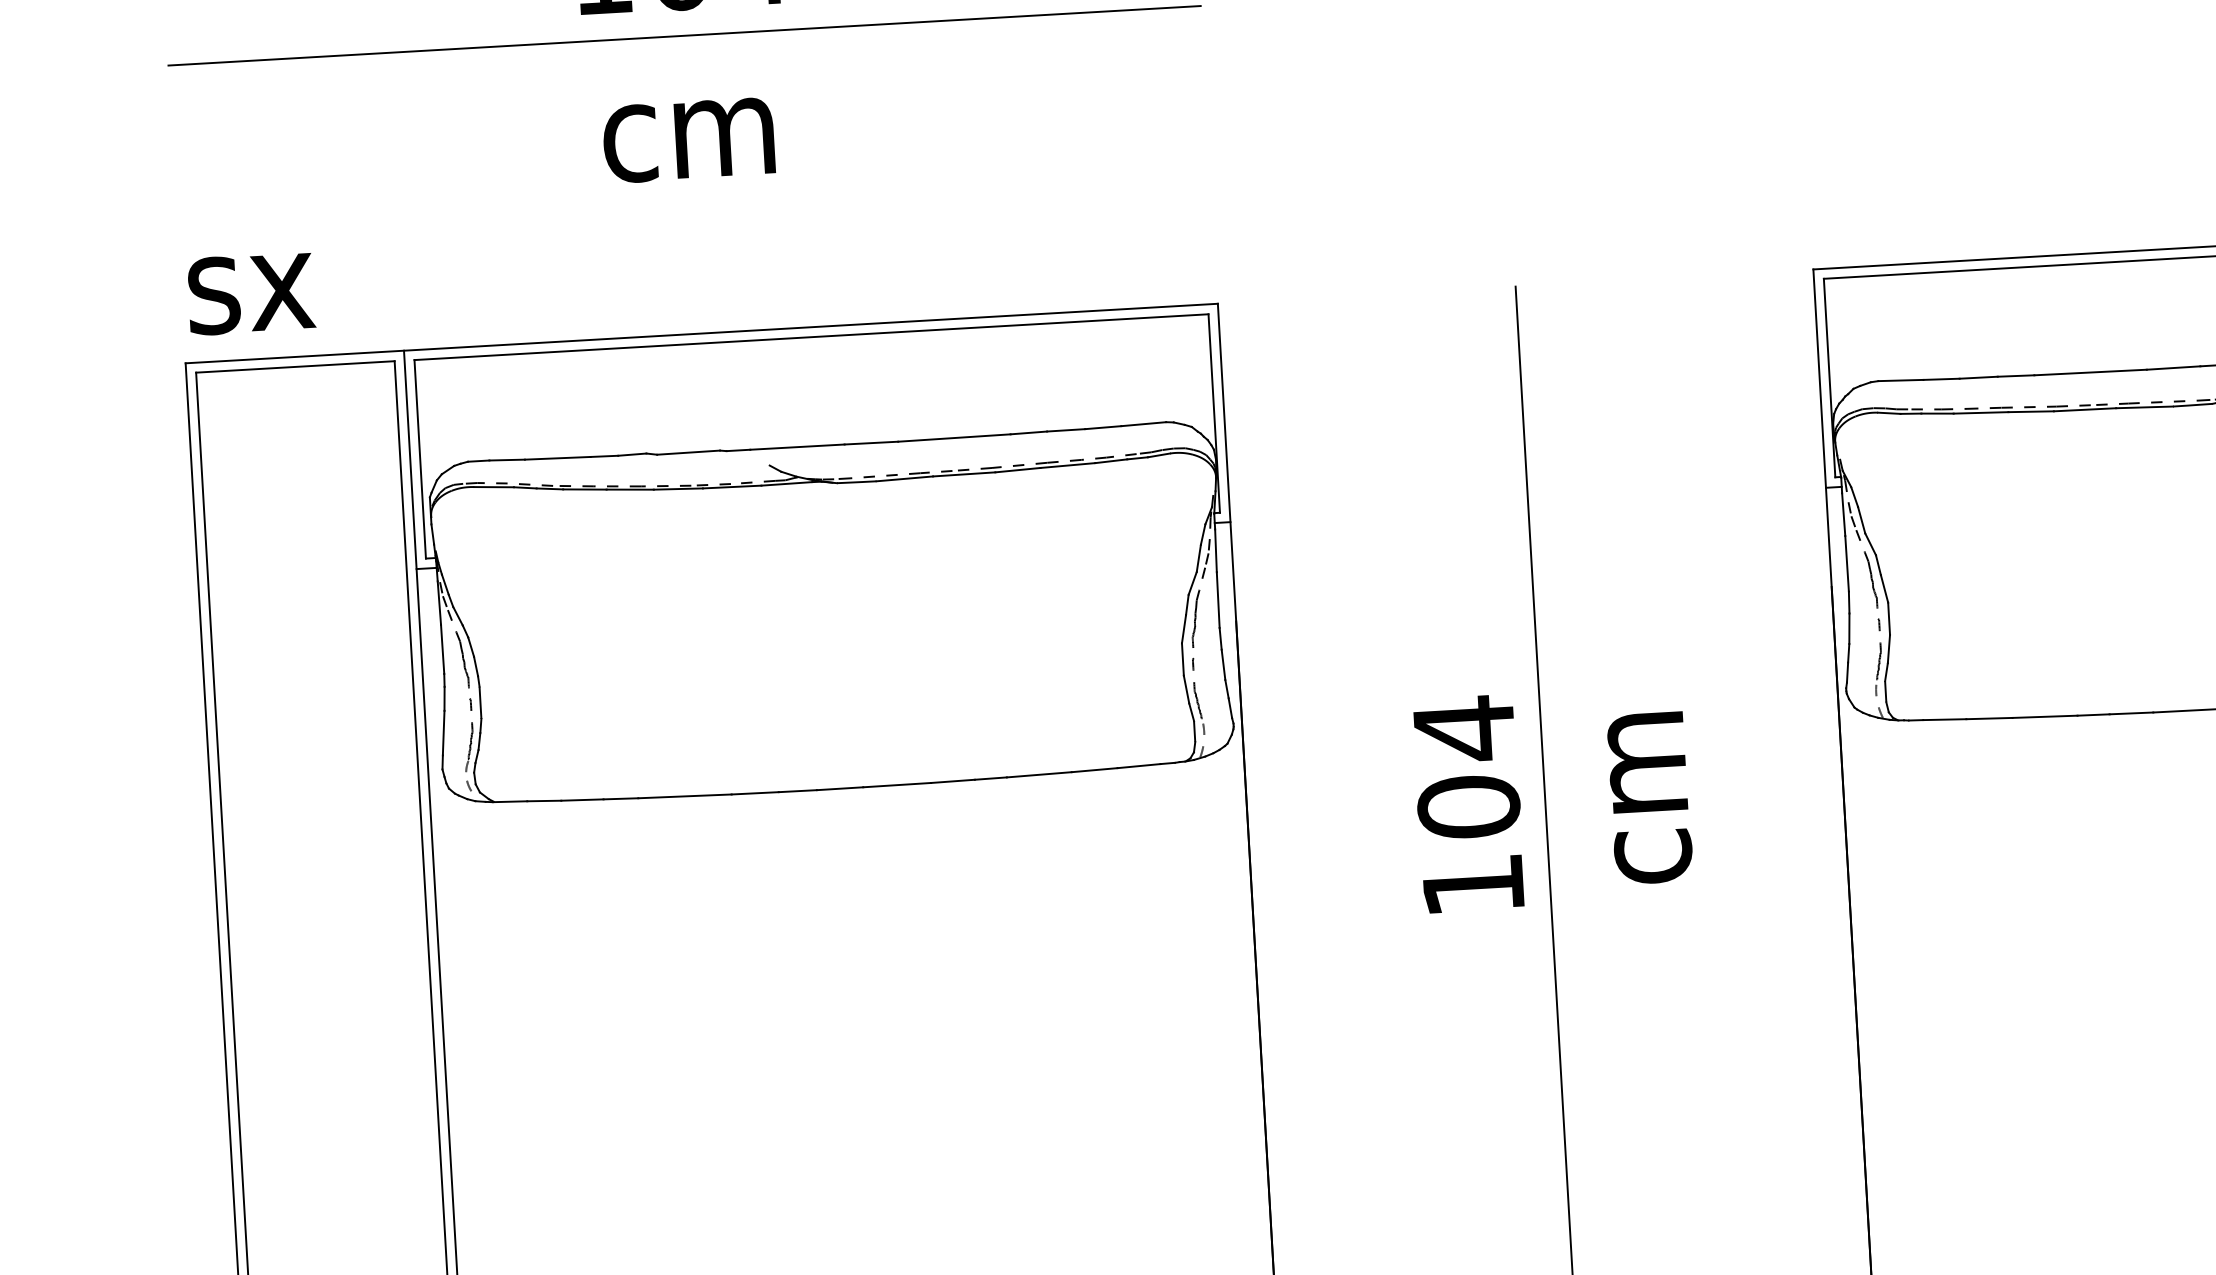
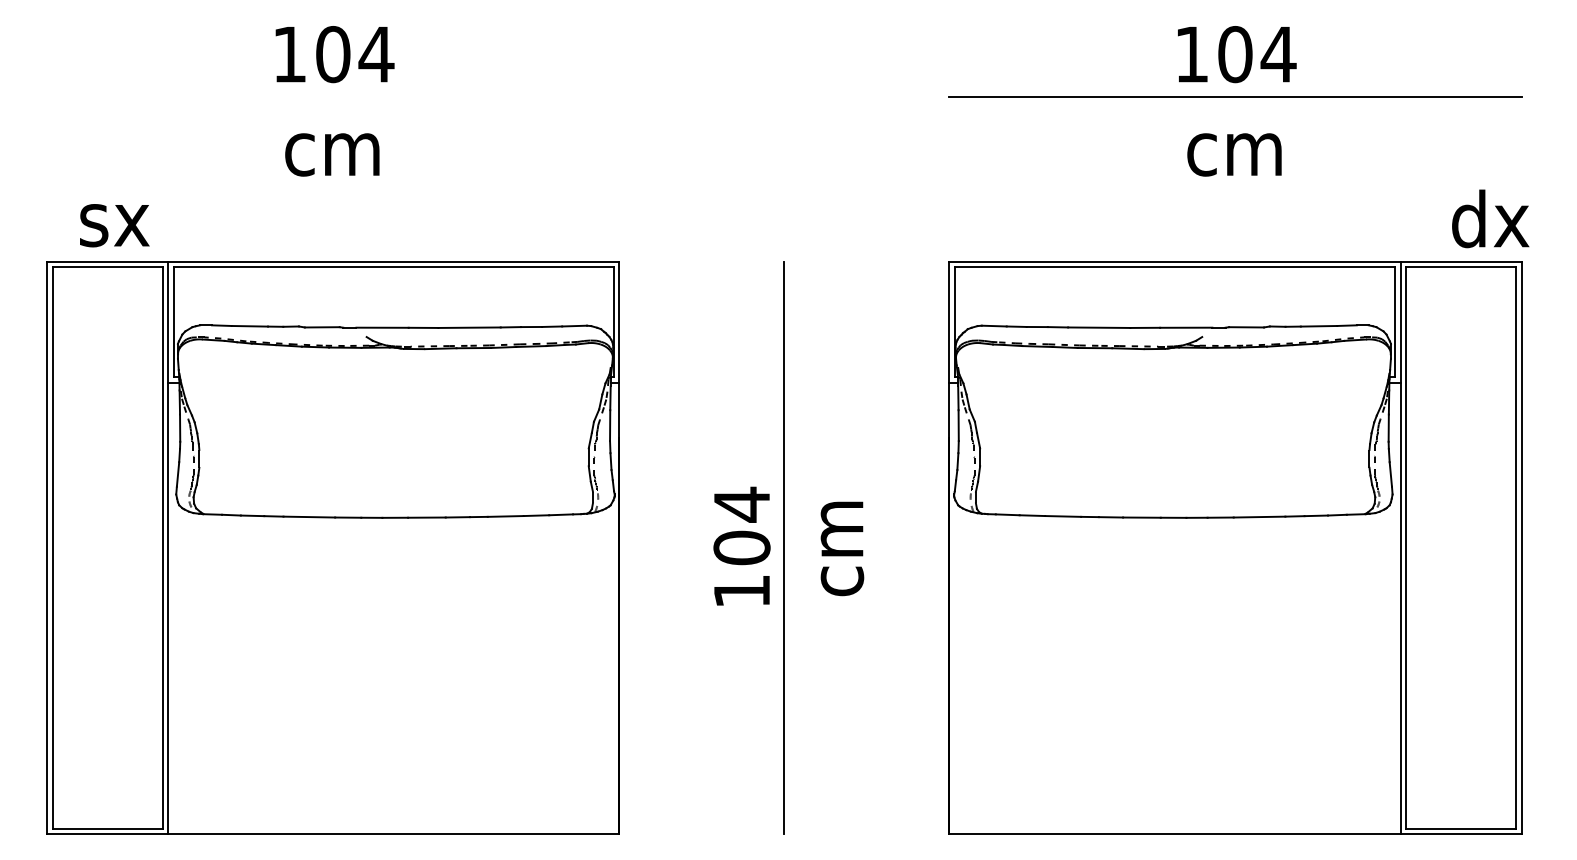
line: (684, 34) -> (333, 96), removed
text: (250, 293) -> (114, 225), moved

